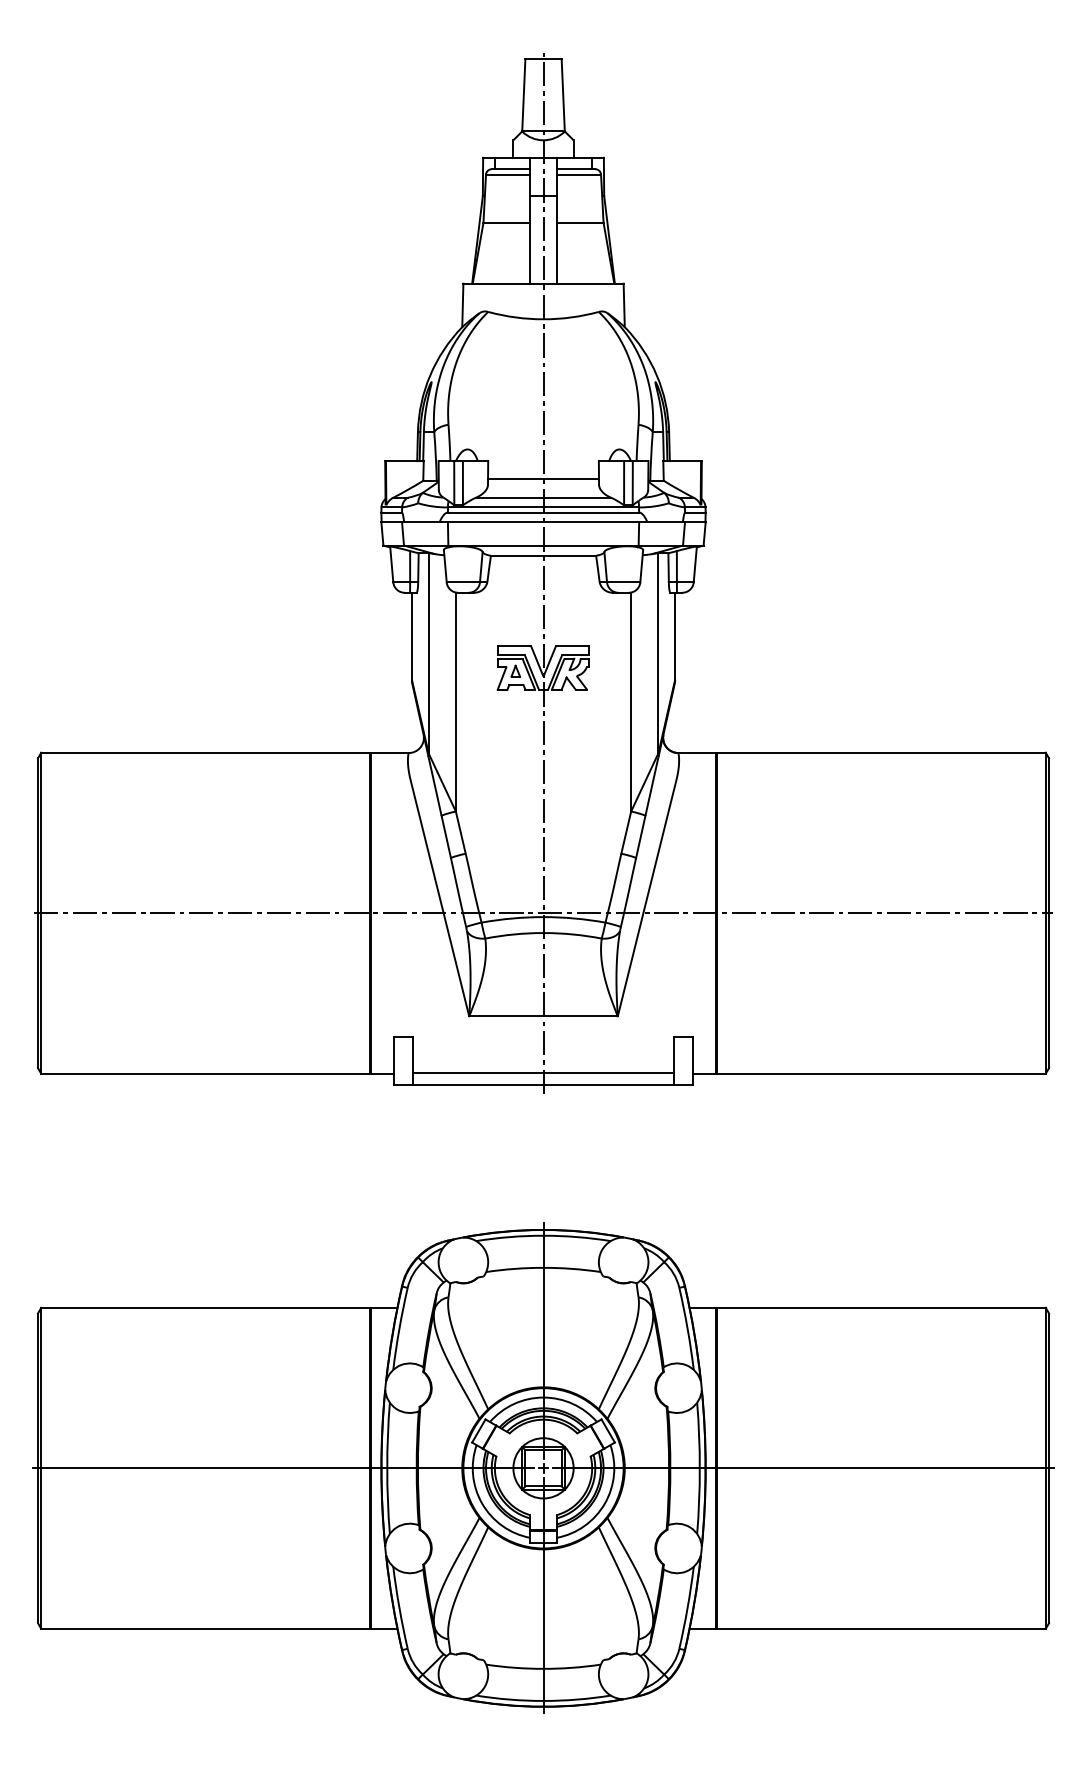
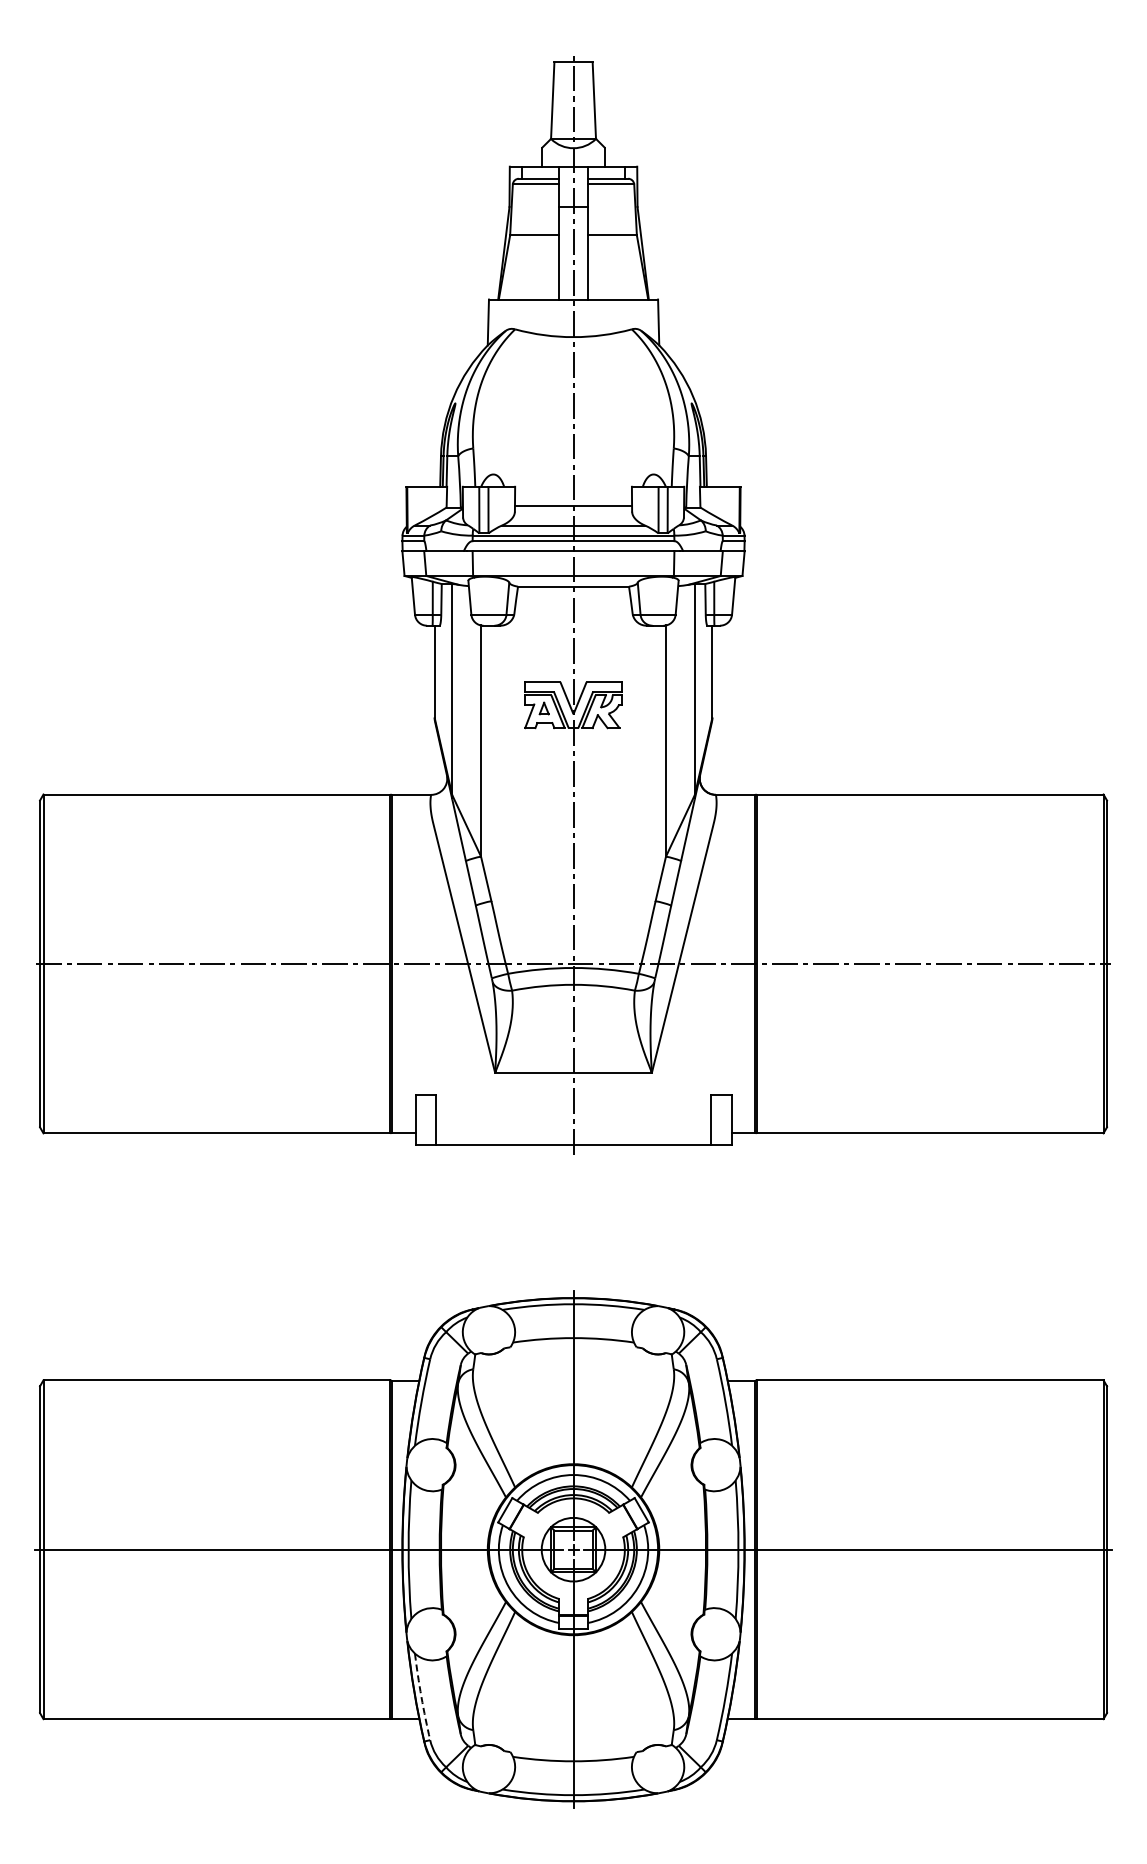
line: (543, 1072) -> (573, 1132), removed
arc: (399, 1608) -> (421, 1697), solid -> dashed

